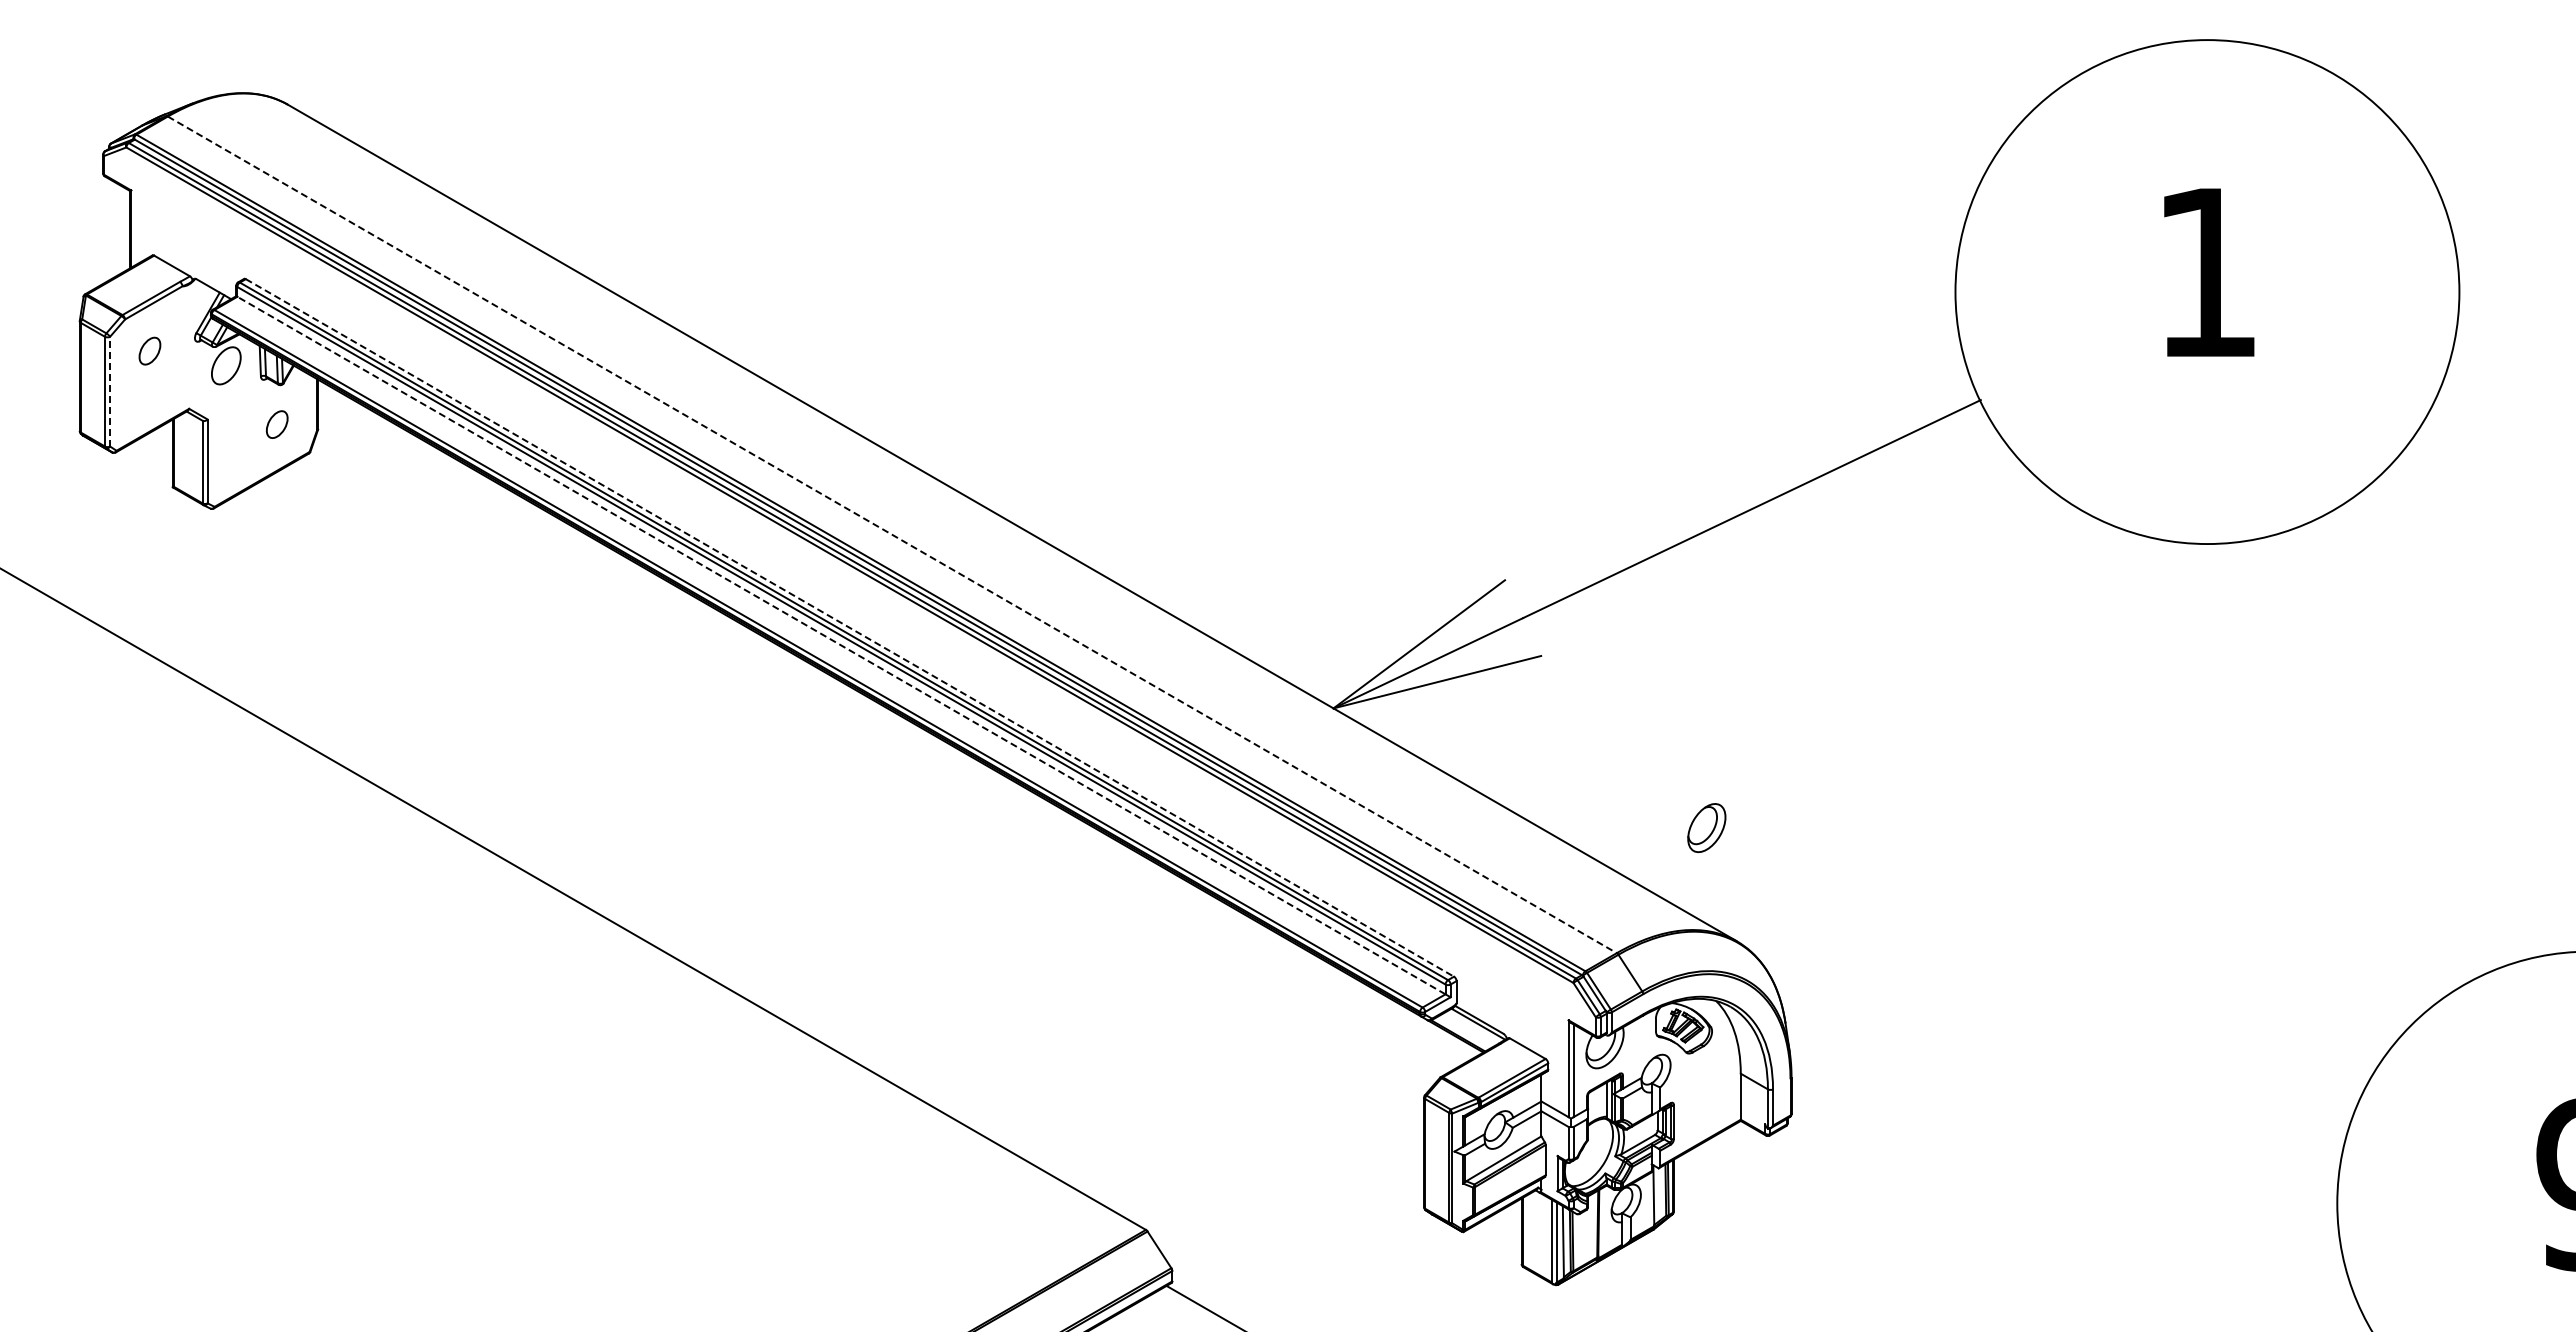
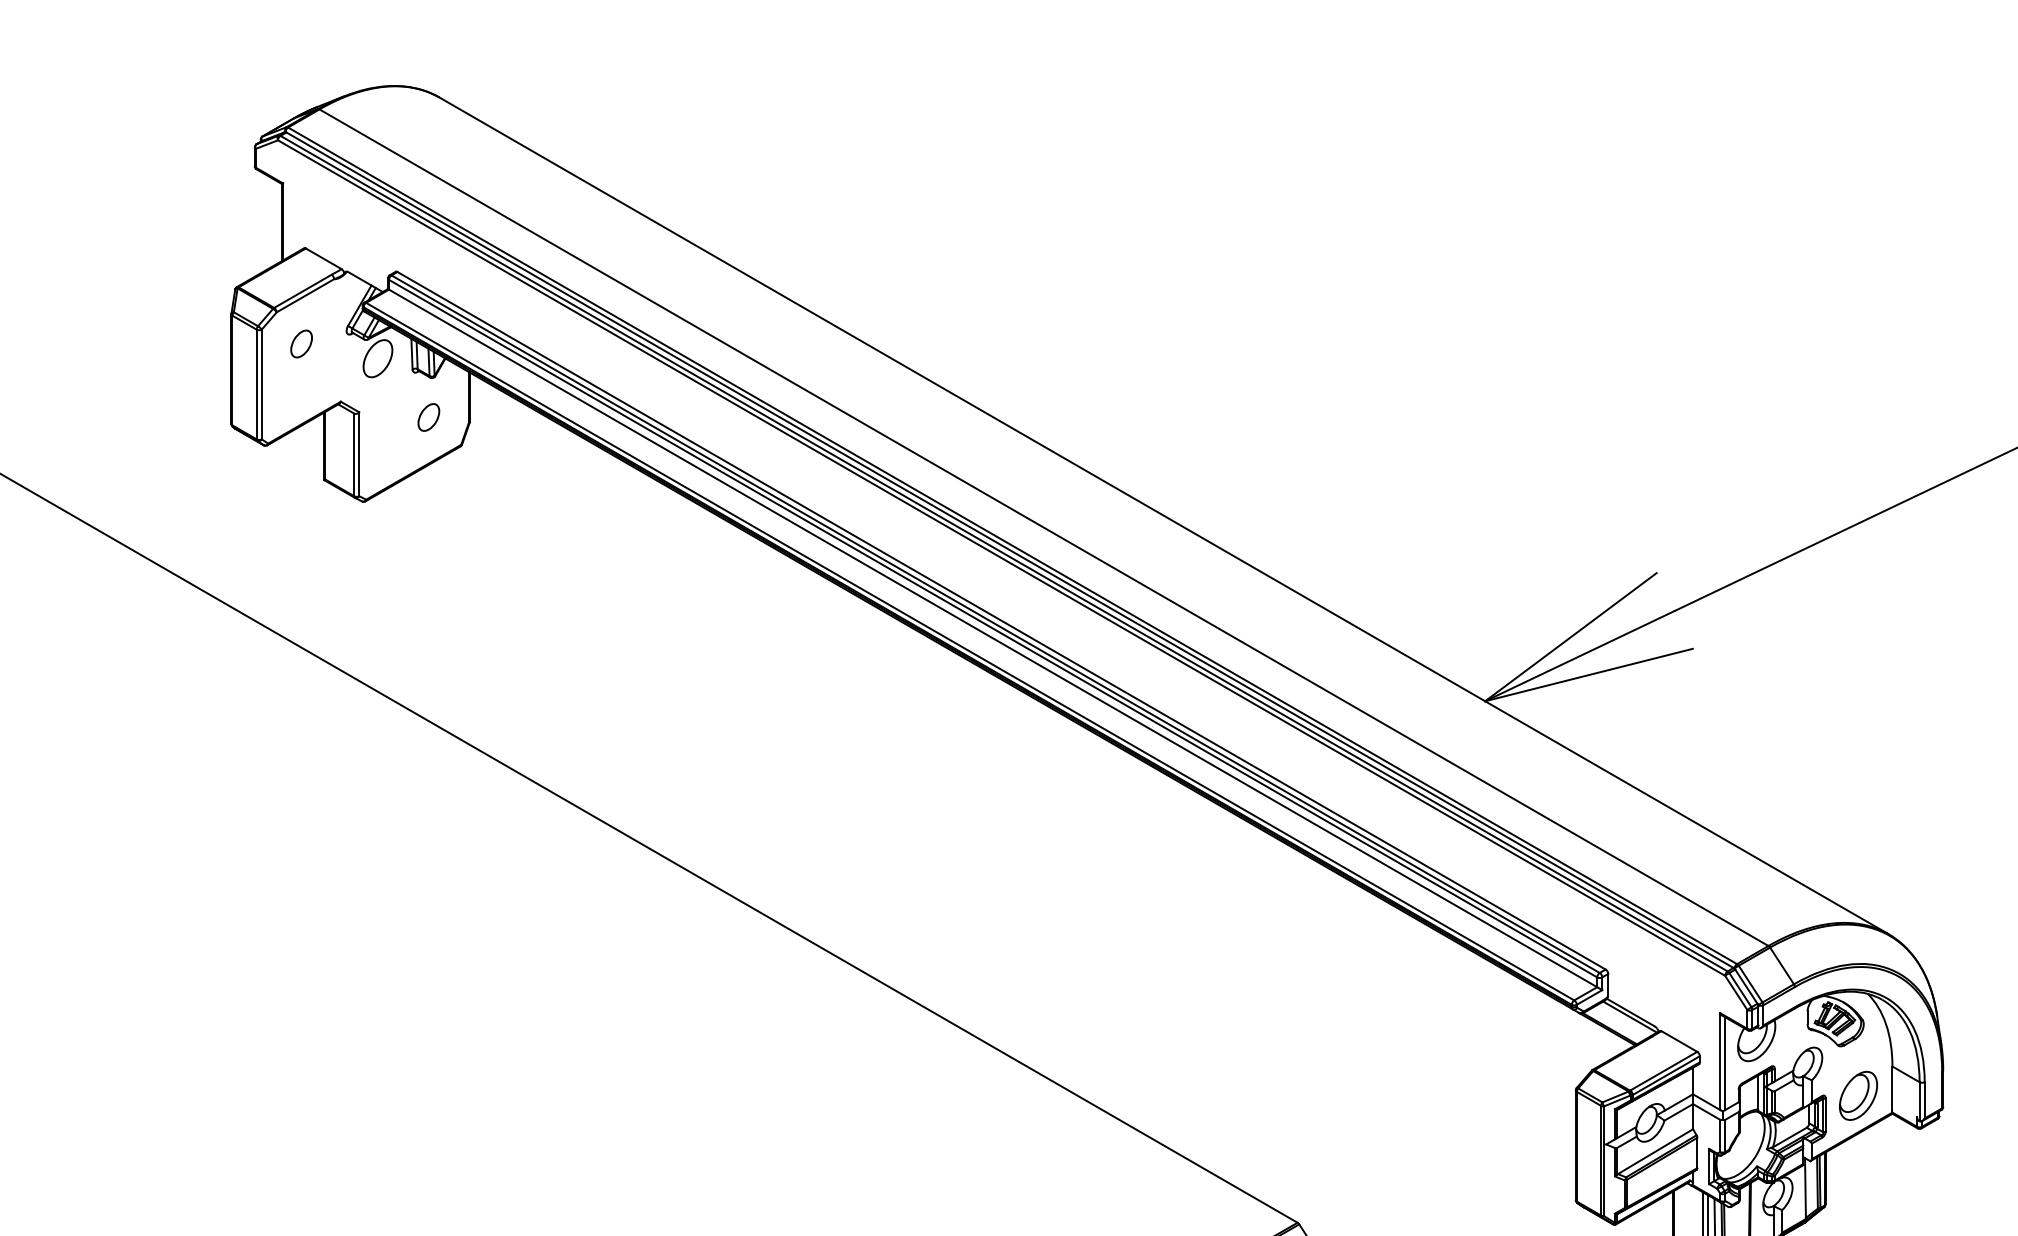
line: (110, 391) -> (262, 384), dashed -> solid
line: (892, 534) -> (1044, 527), dashed -> solid
line: (849, 627) -> (1001, 620), dashed -> solid
line: (841, 645) -> (993, 638), dashed -> solid
part: (1706, 828) -> (1858, 1096), moved

